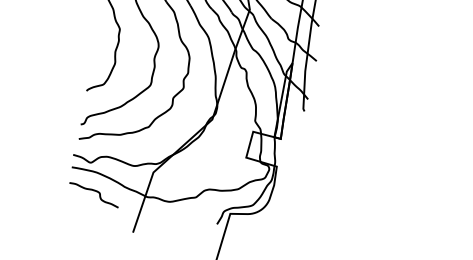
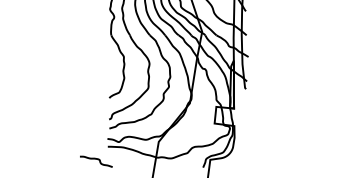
curve: (94, 191) -> (96, 159), moved

